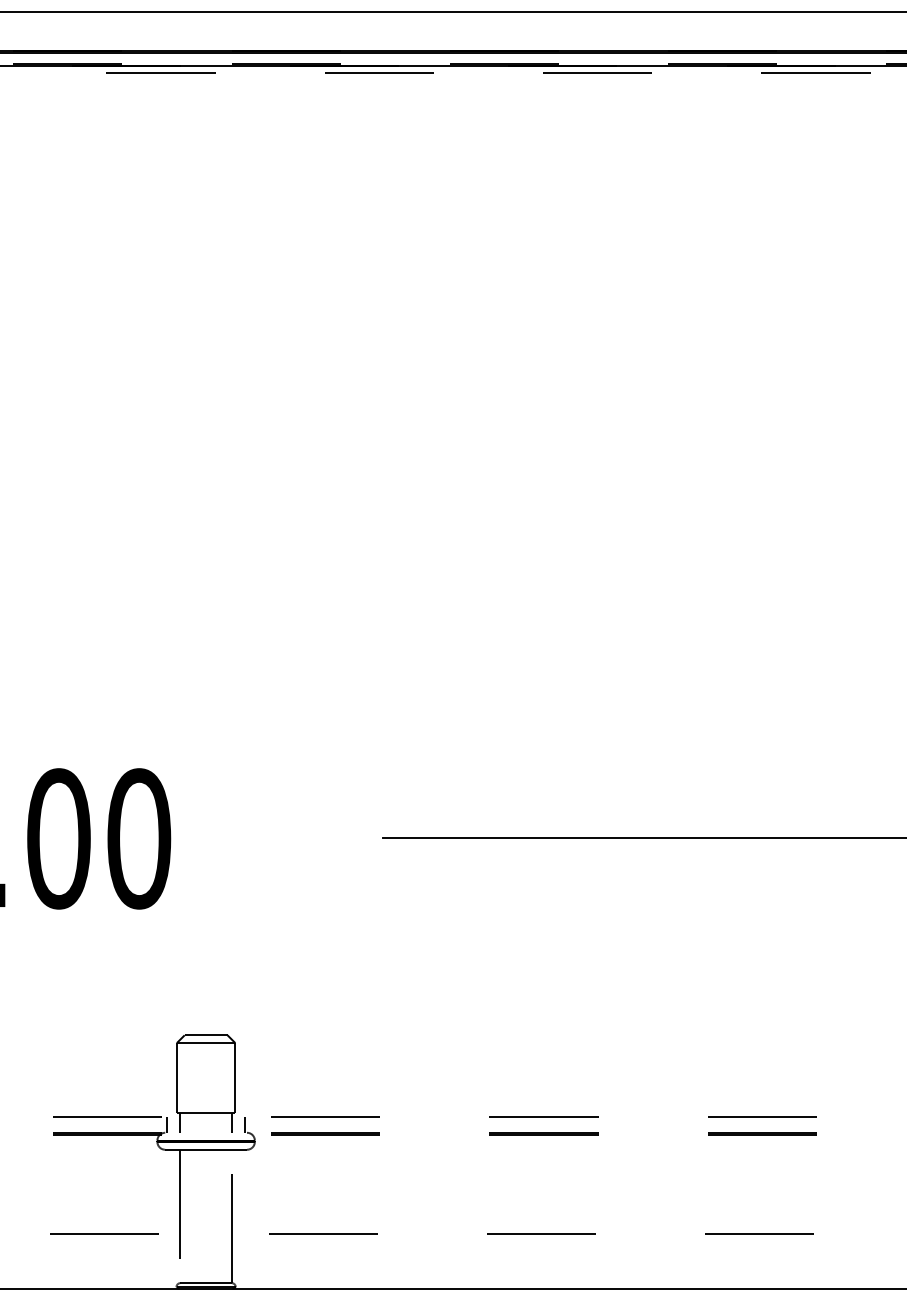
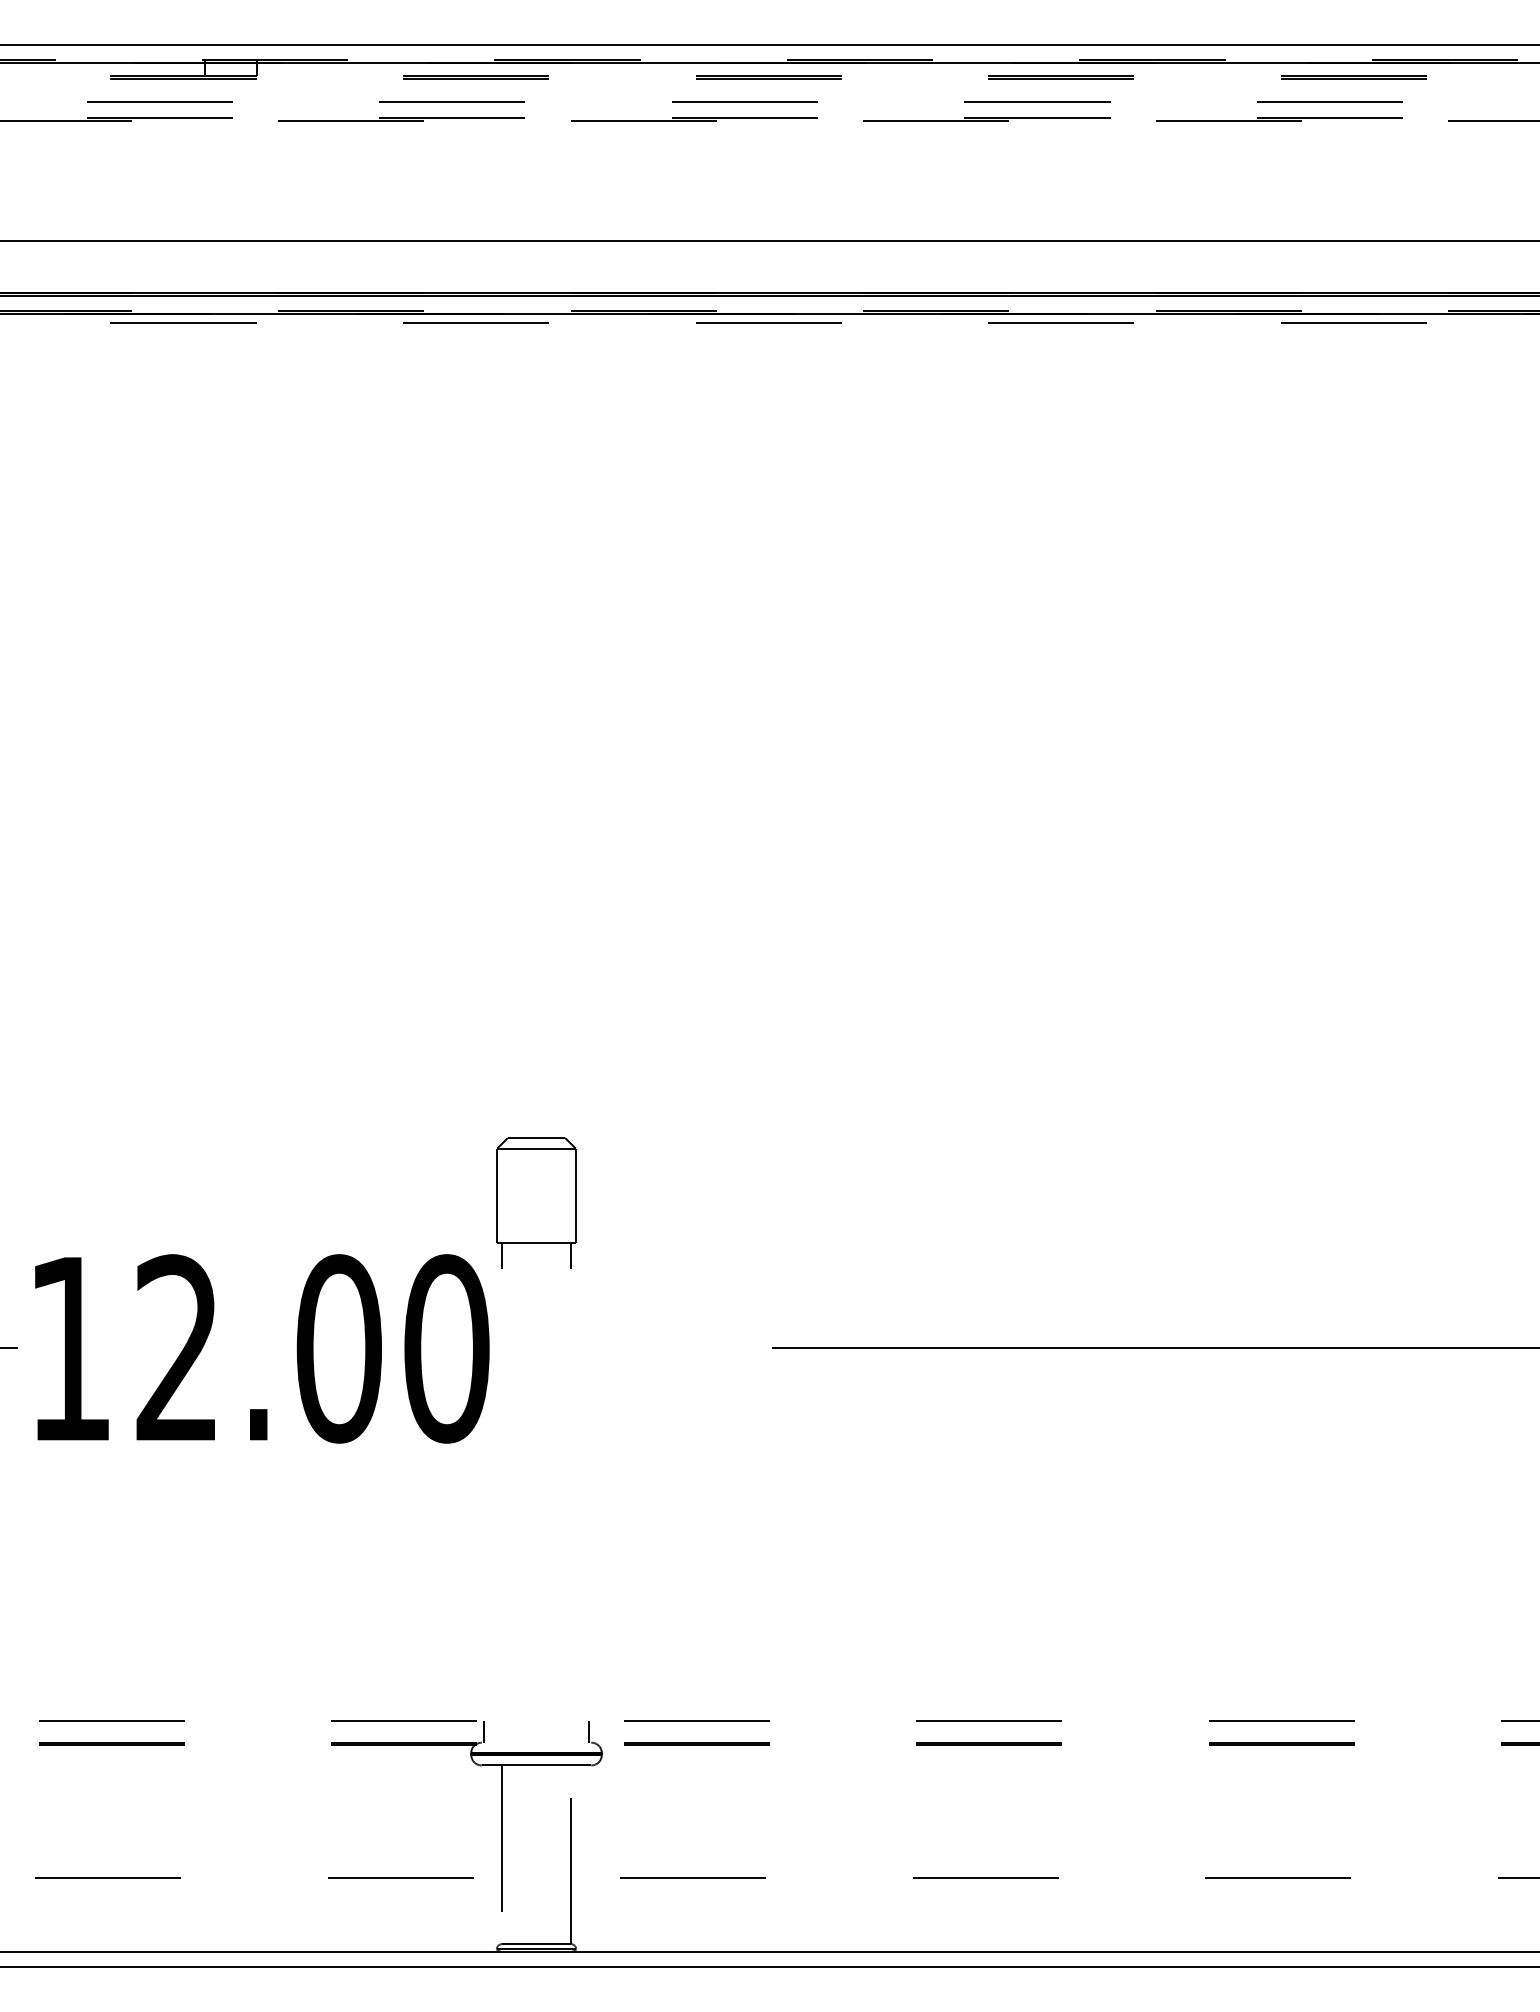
part: (206, 1083) -> (536, 1202), moved

